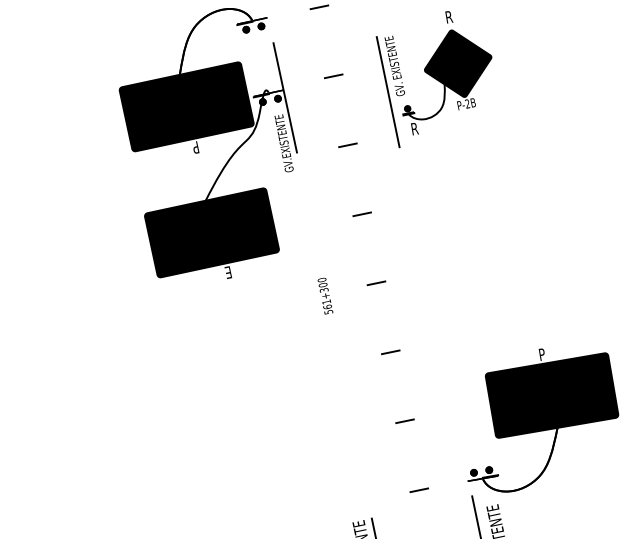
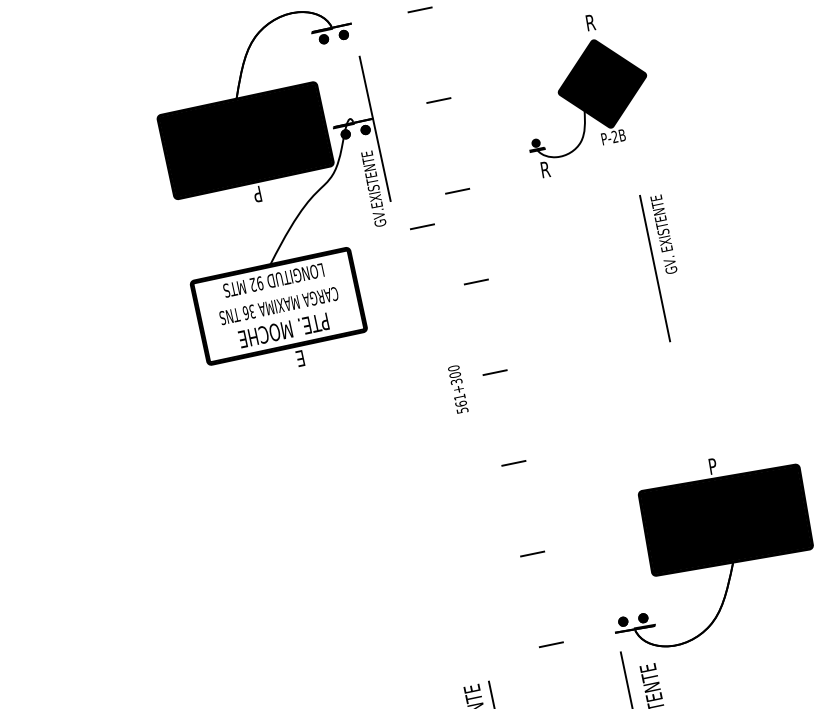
part: (389, 91) -> (656, 267), moved
line: (320, 171) -> (421, 225), added
fill: (211, 232) -> (278, 305), removed
text: (325, 295) -> (458, 388), moved

